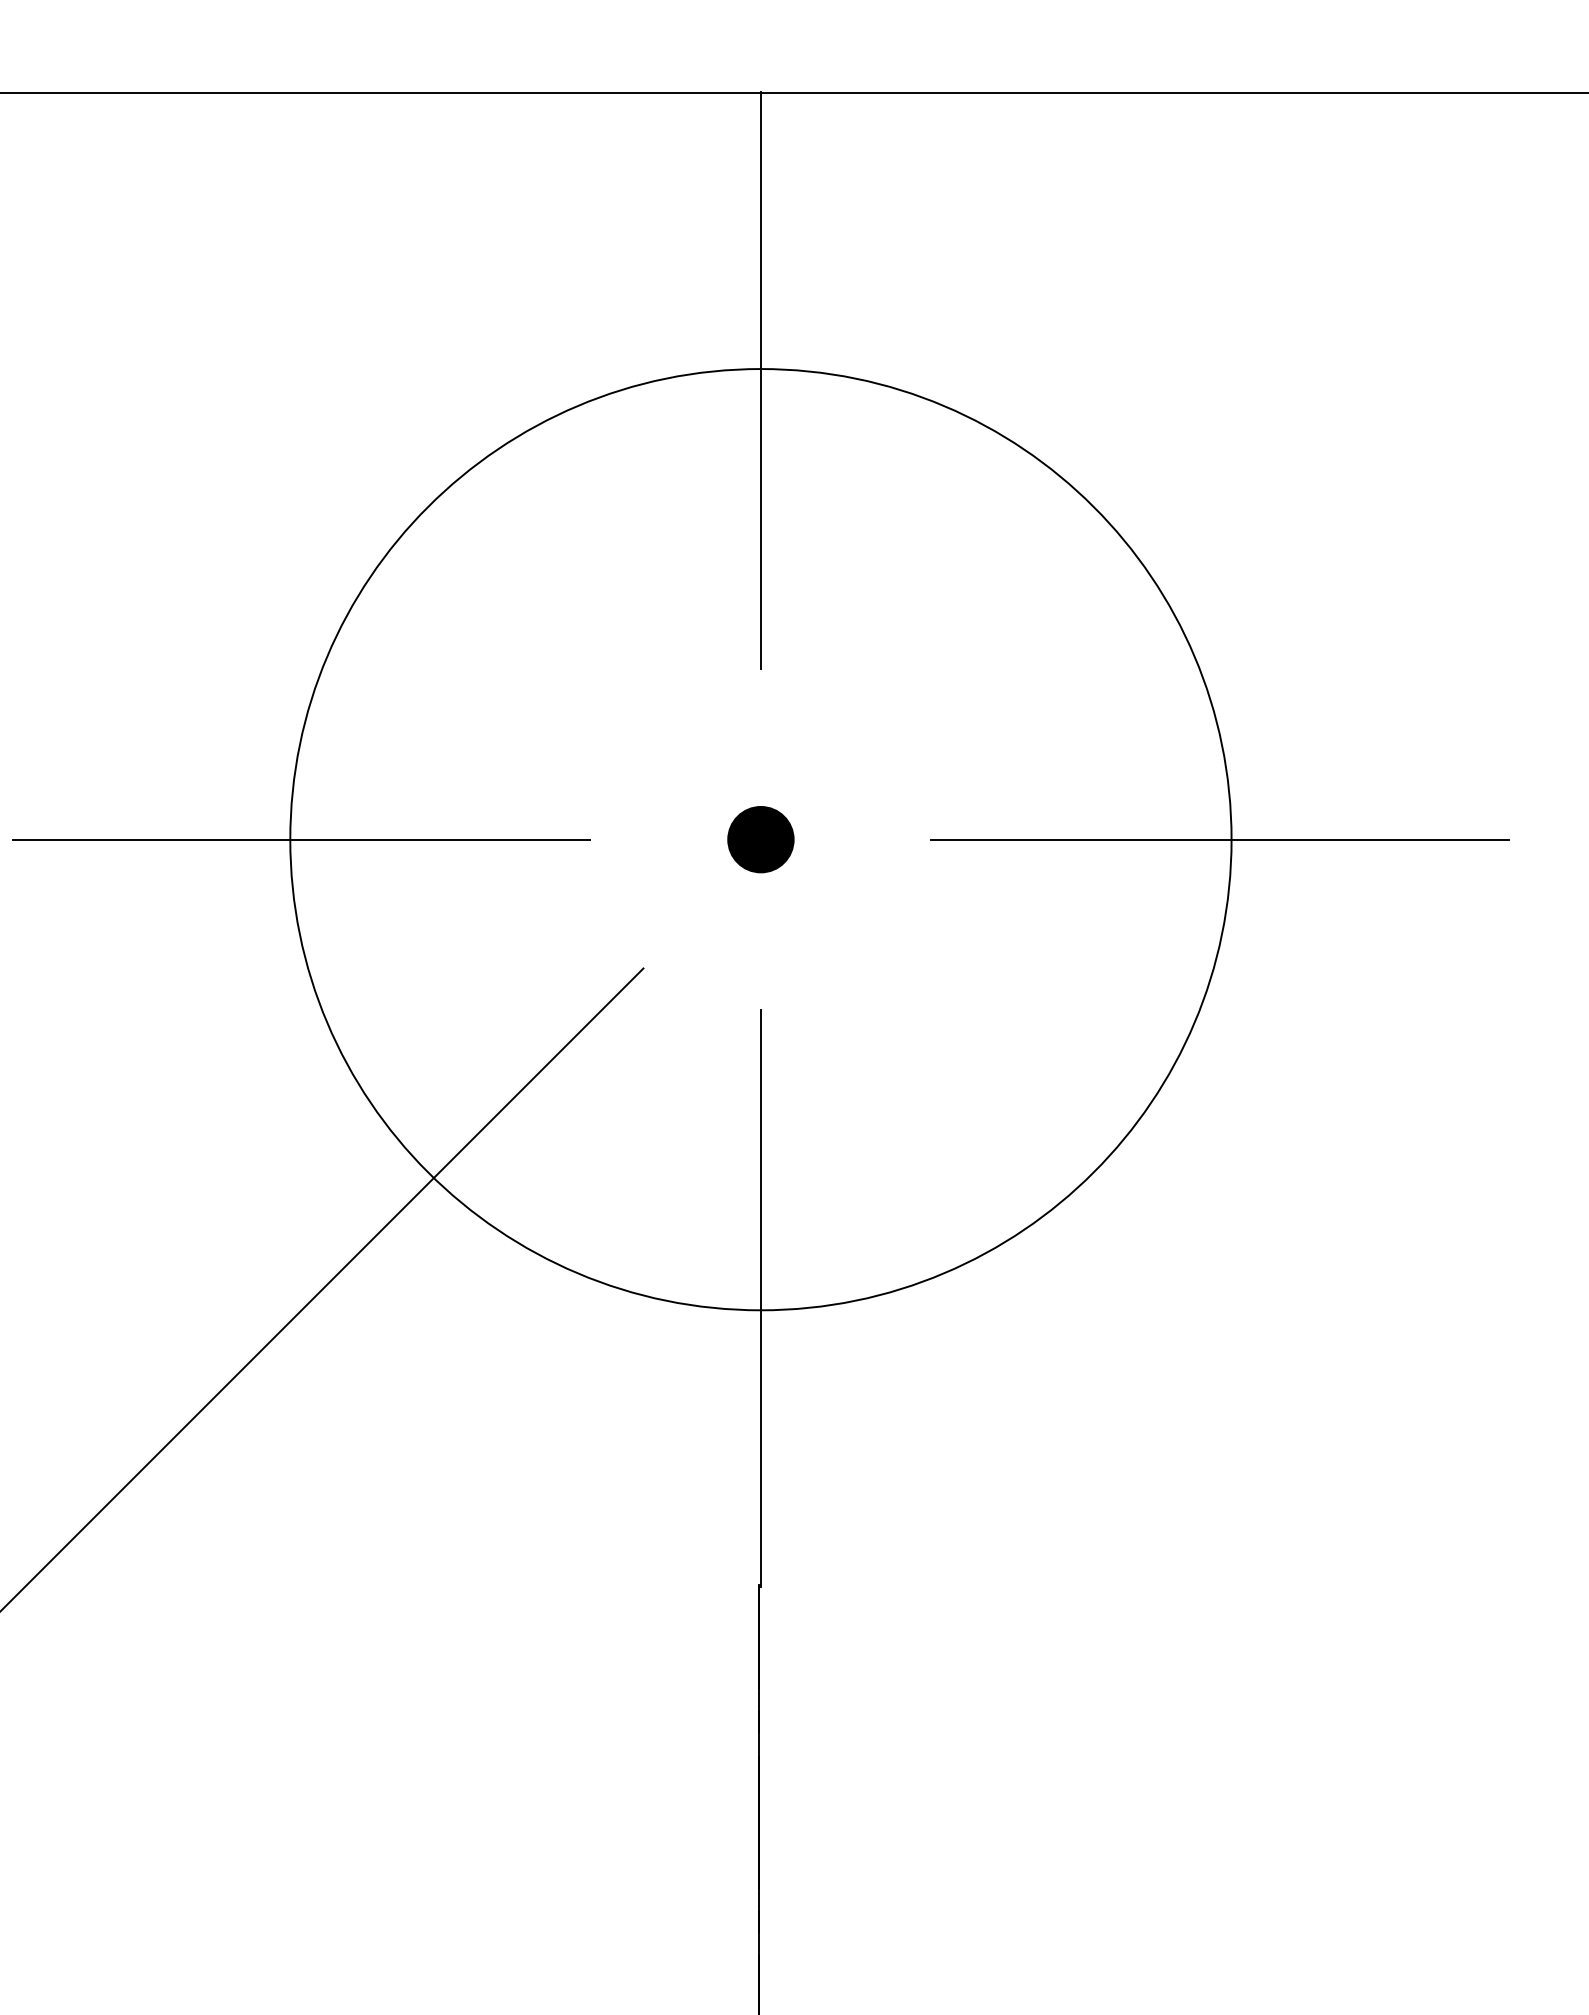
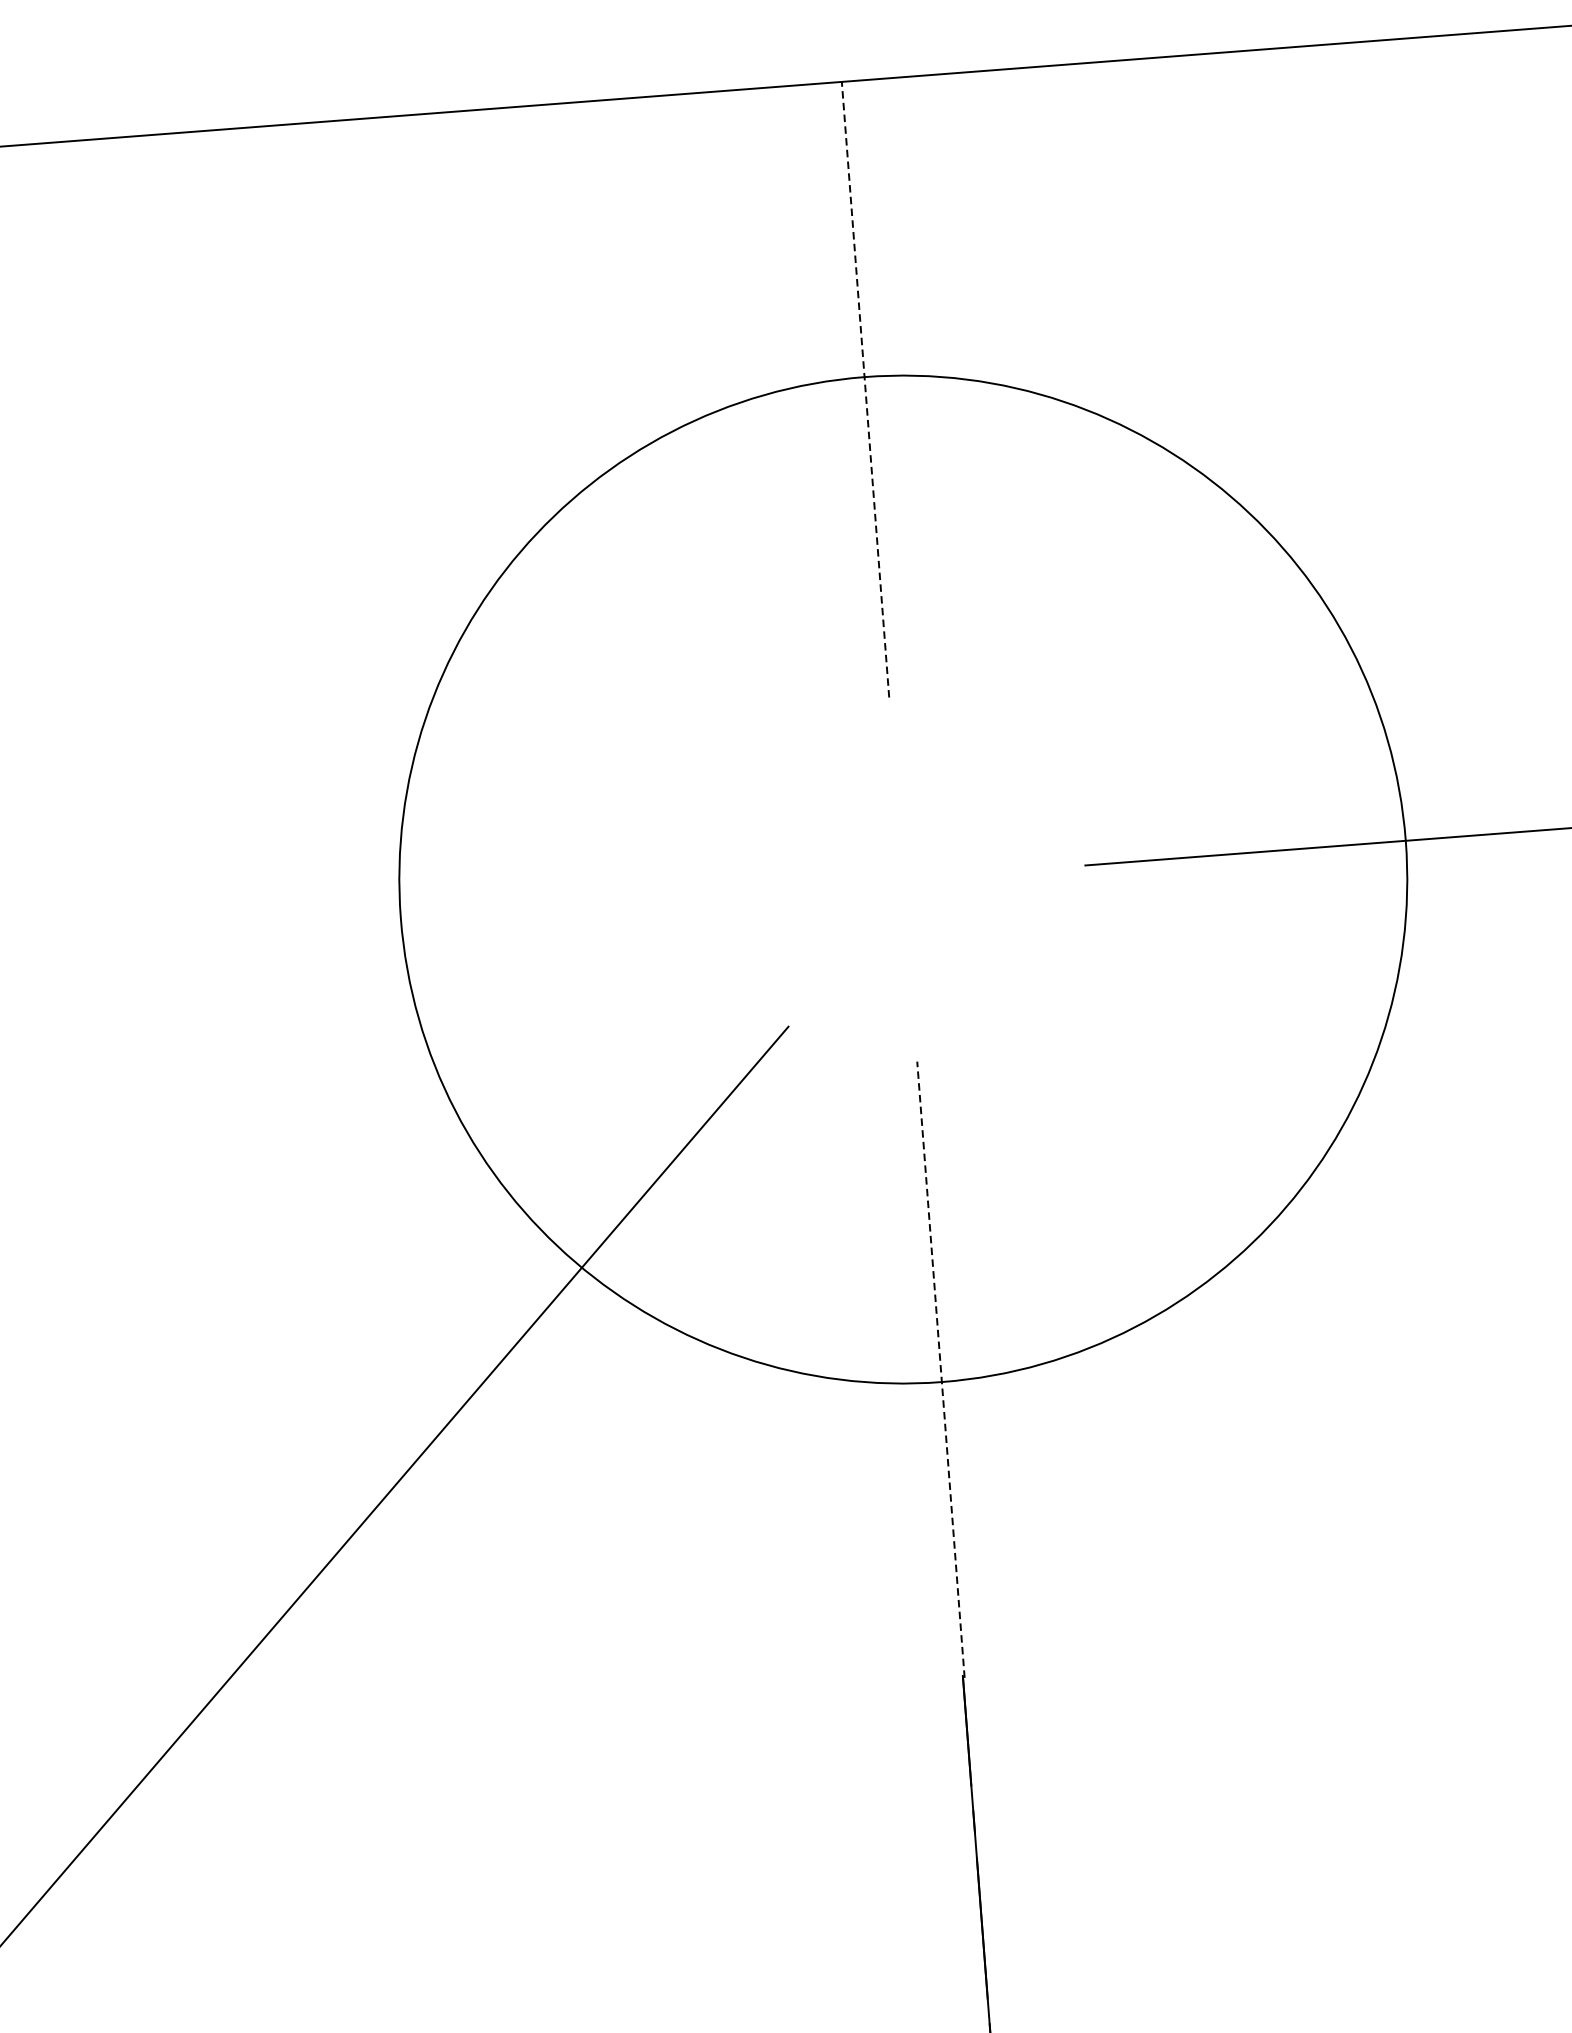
line: (760, 380) -> (865, 389), solid -> dashed
line: (301, 839) -> (412, 917), removed
part: (760, 839) -> (902, 879), removed
line: (760, 1298) -> (940, 1369), solid -> dashed

